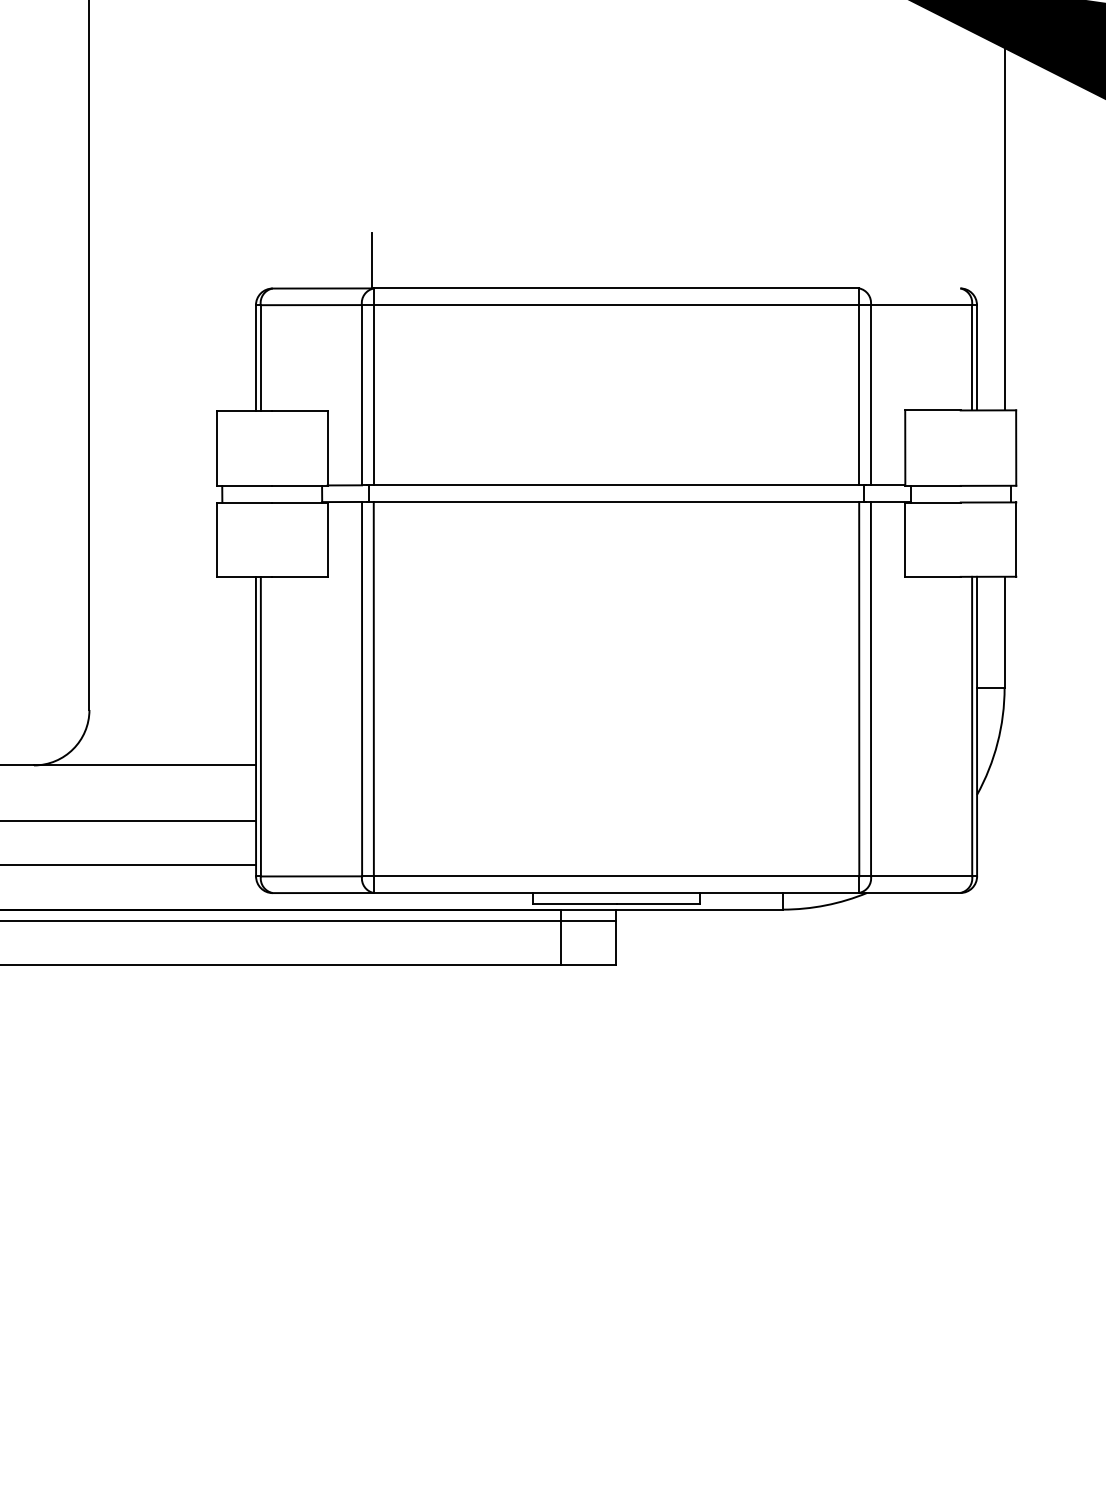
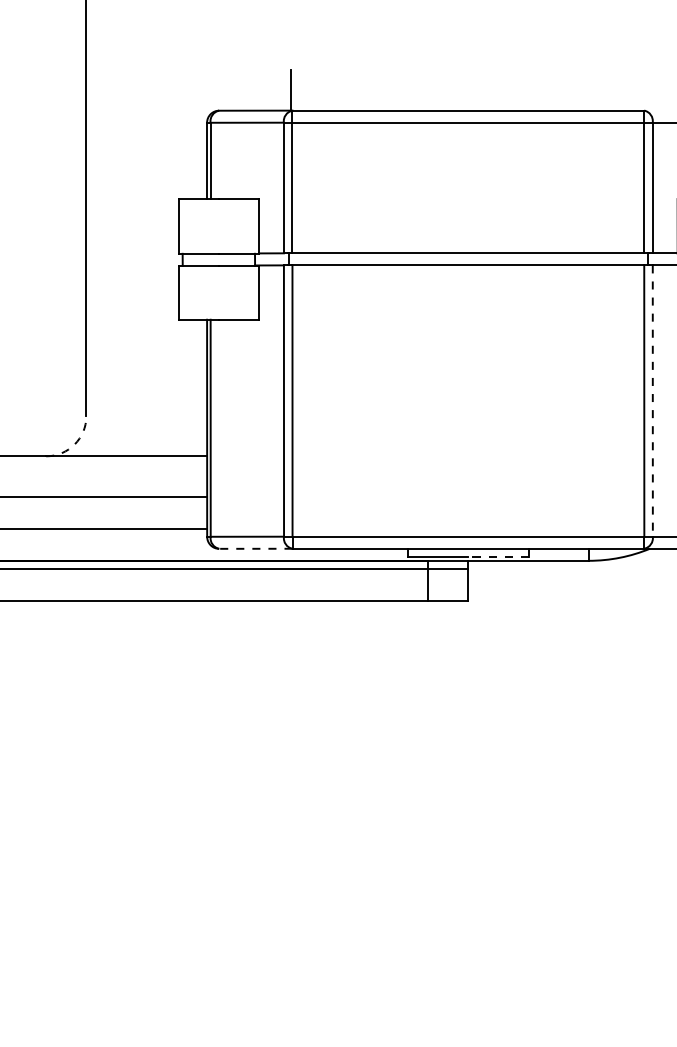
line: (871, 689) -> (653, 401), solid -> dashed
arc: (73, 749) -> (74, 444), solid -> dashed
line: (323, 893) -> (256, 549), solid -> dashed
line: (658, 904) -> (498, 557), solid -> dashed

